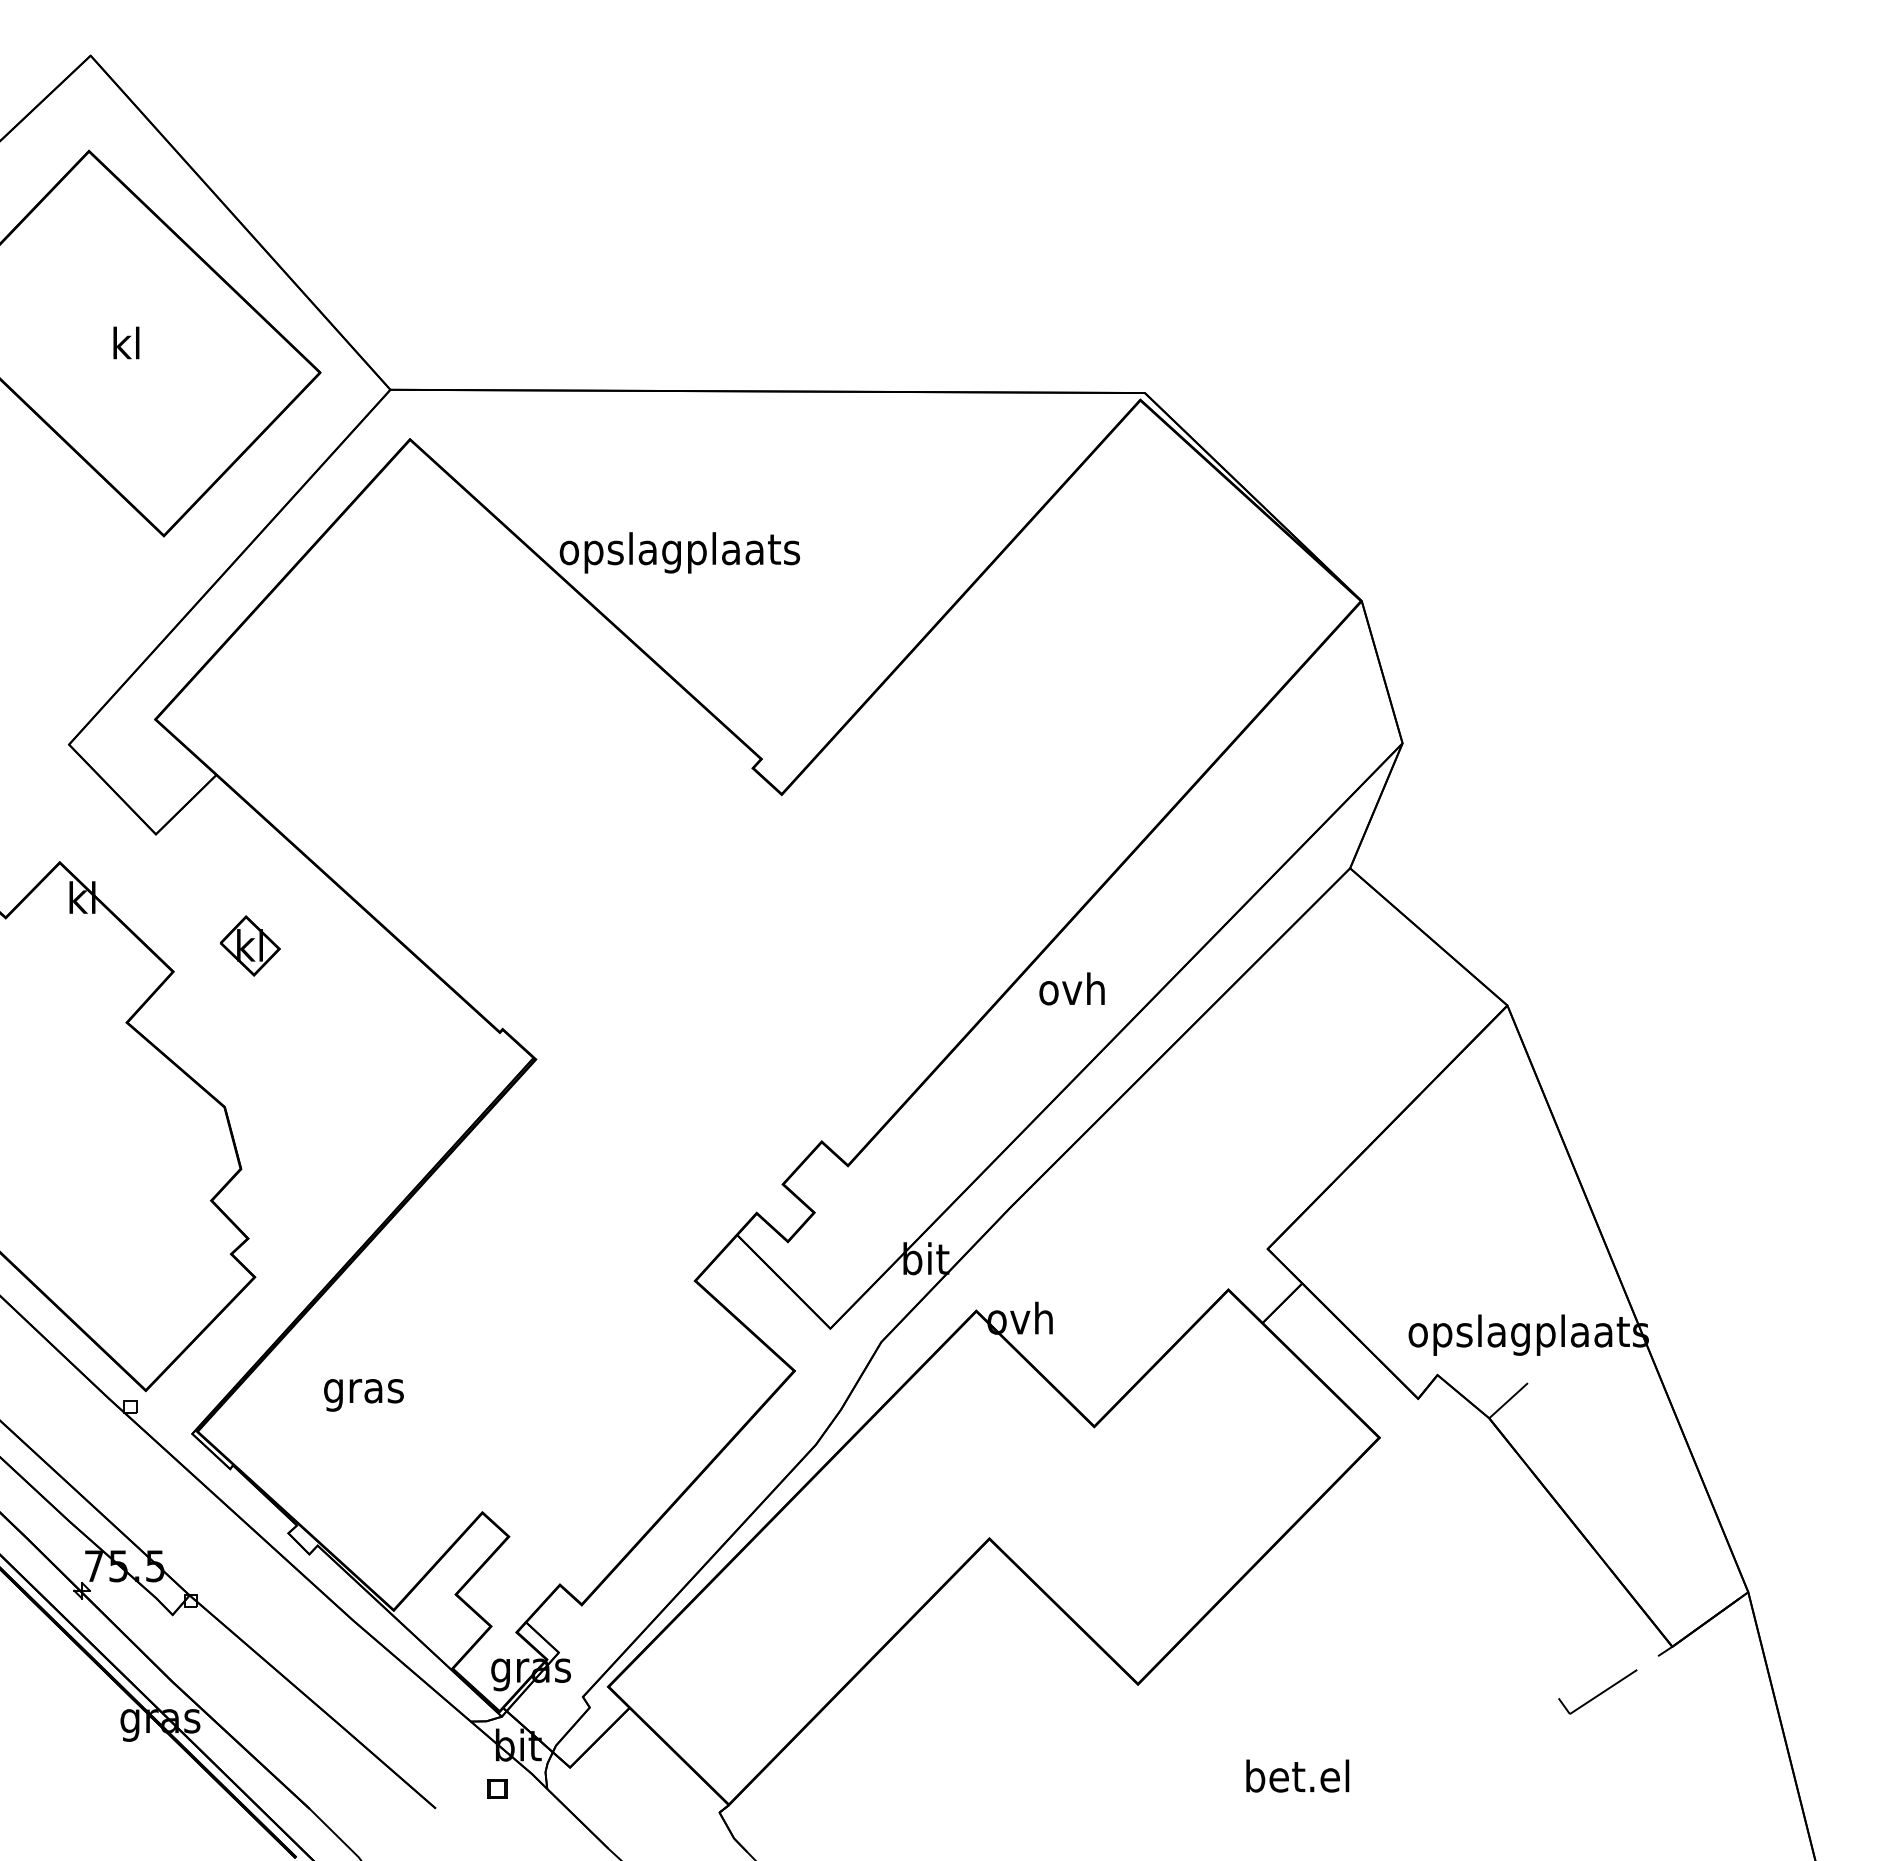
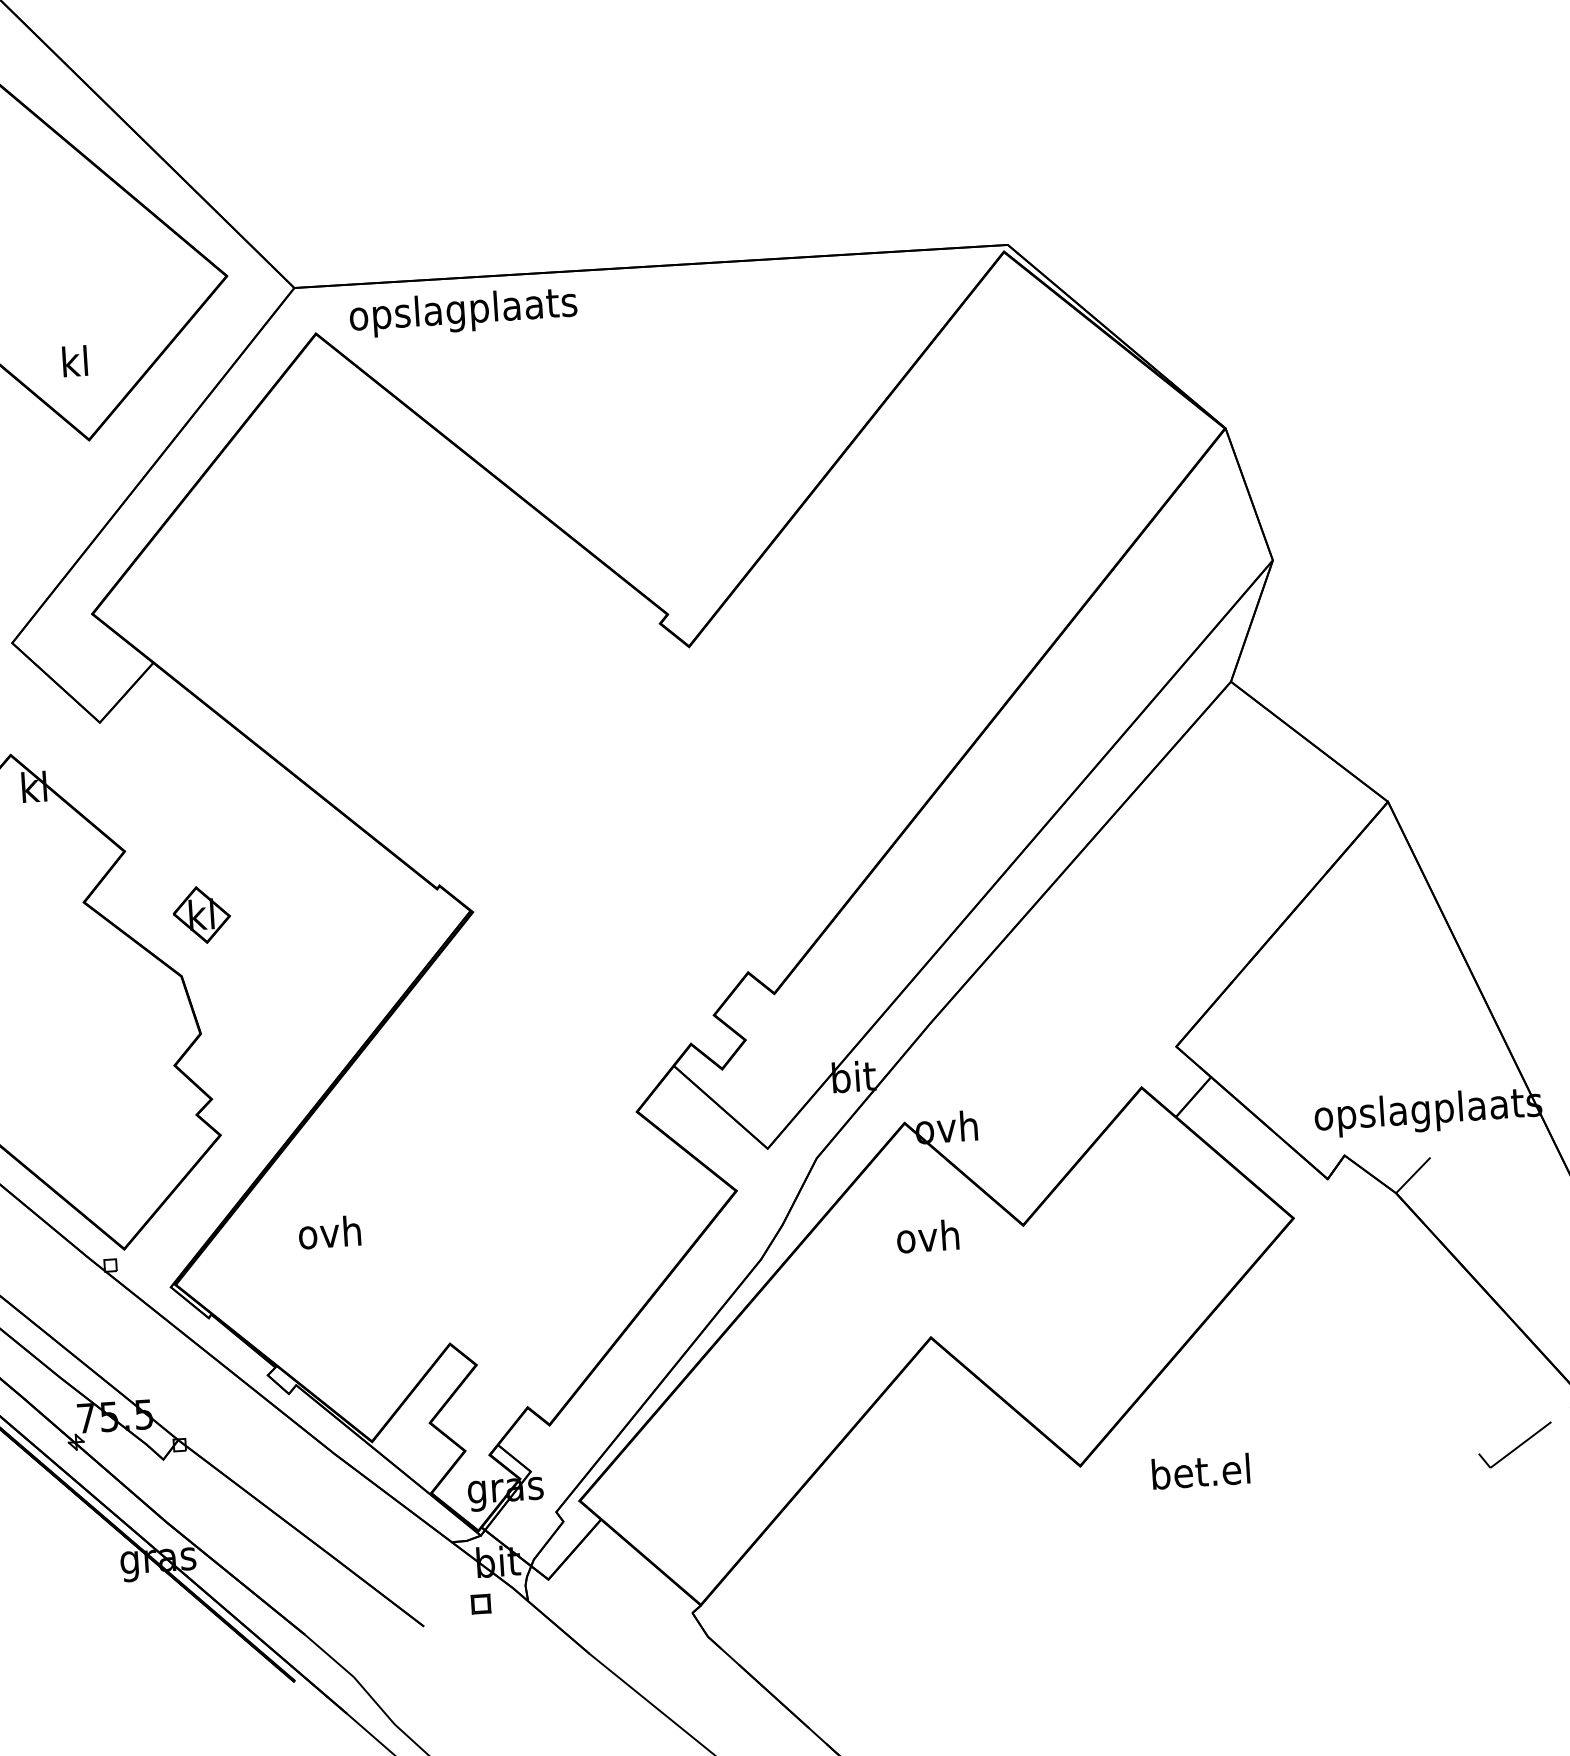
text: (126, 342) -> (75, 360), moved
text: (679, 552) -> (463, 311), moved
part: (250, 945) -> (202, 914), moved
text: (1071, 988) -> (927, 1236), moved
text: (363, 1390) -> (330, 1235), gras -> ovh
text: (1297, 1775) -> (1200, 1470), moved

